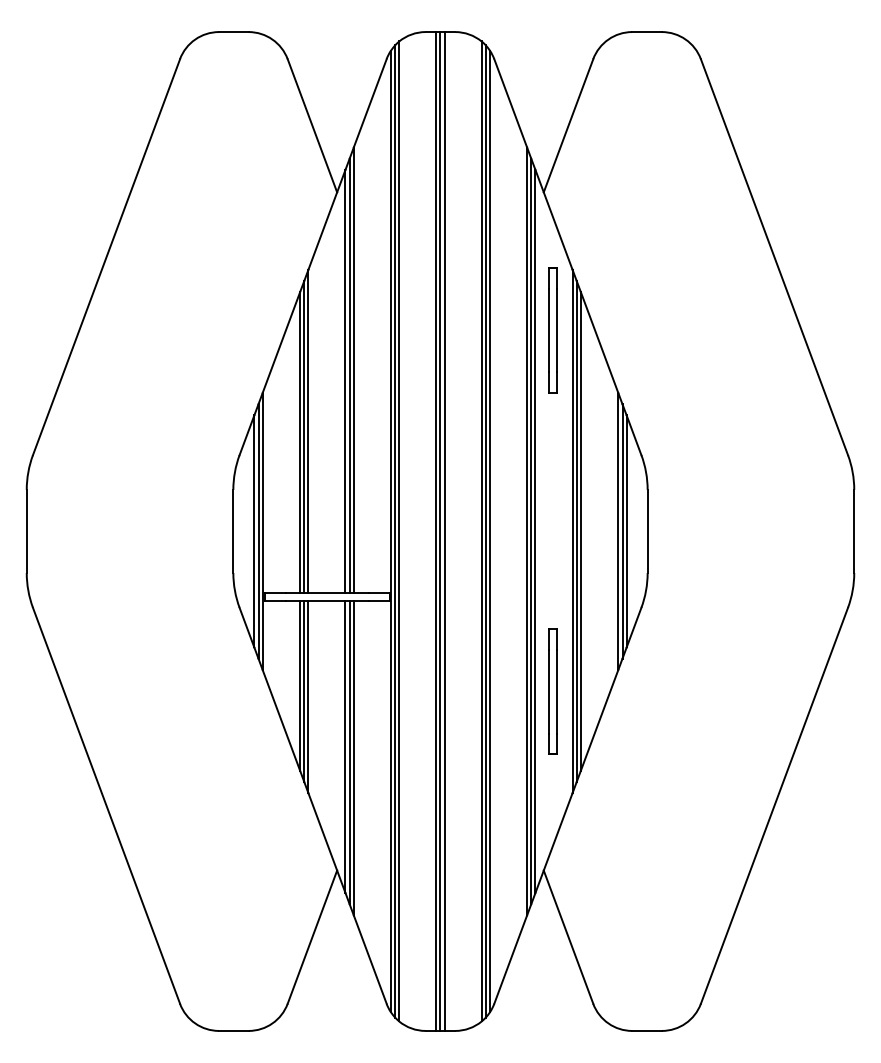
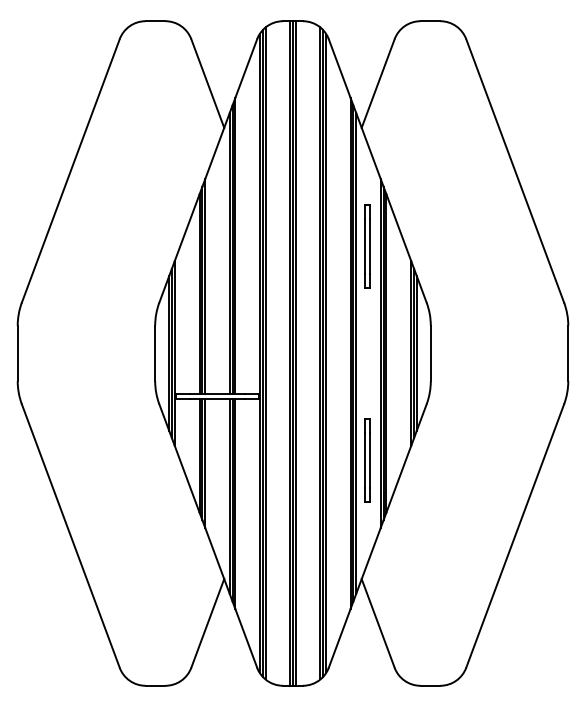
part: (552, 330) -> (367, 246), moved

